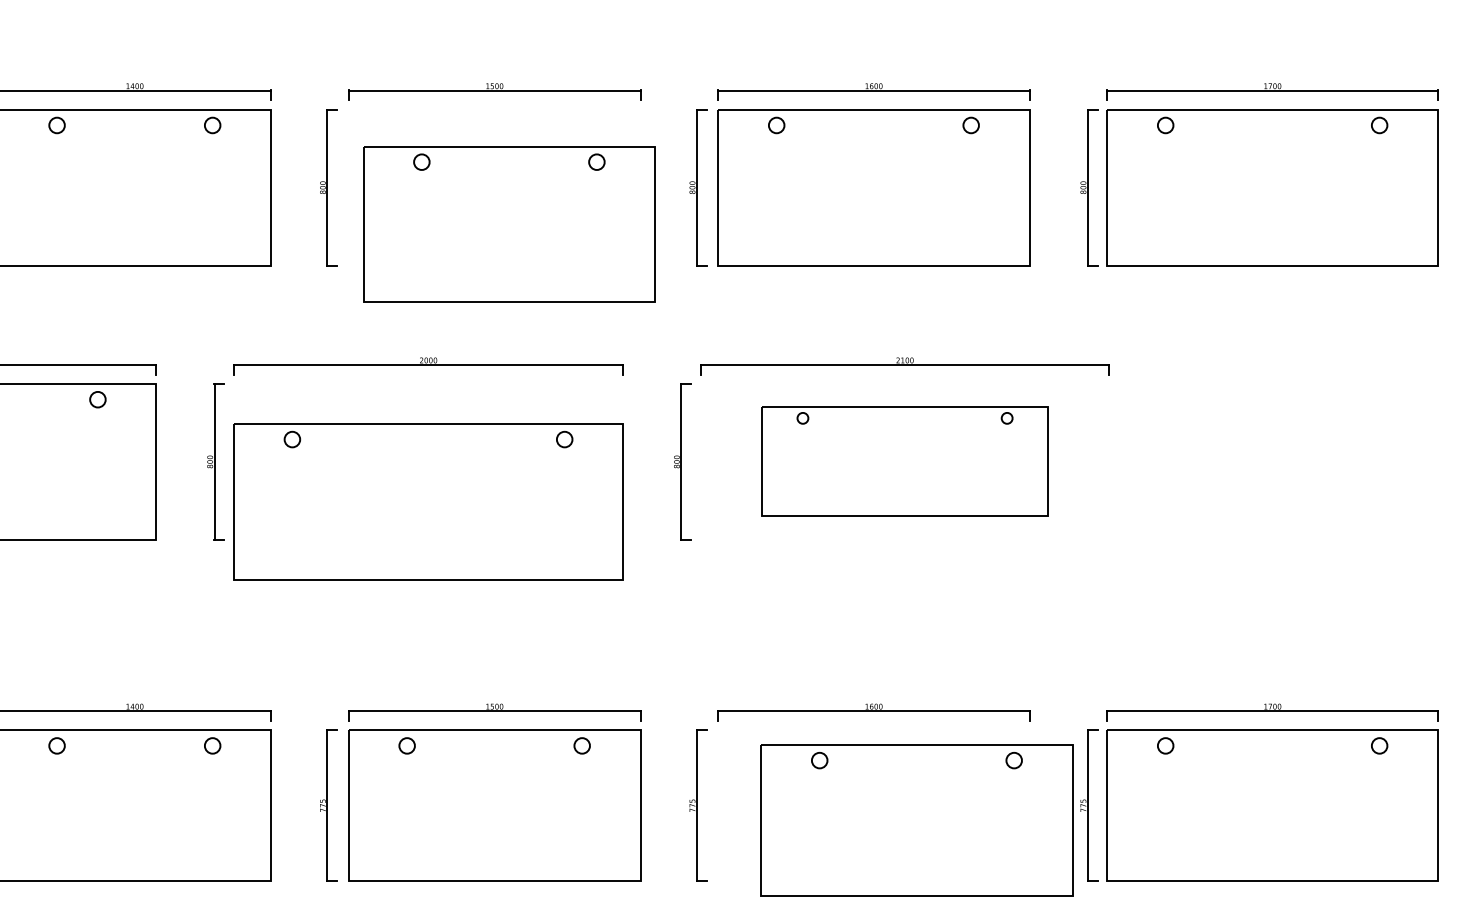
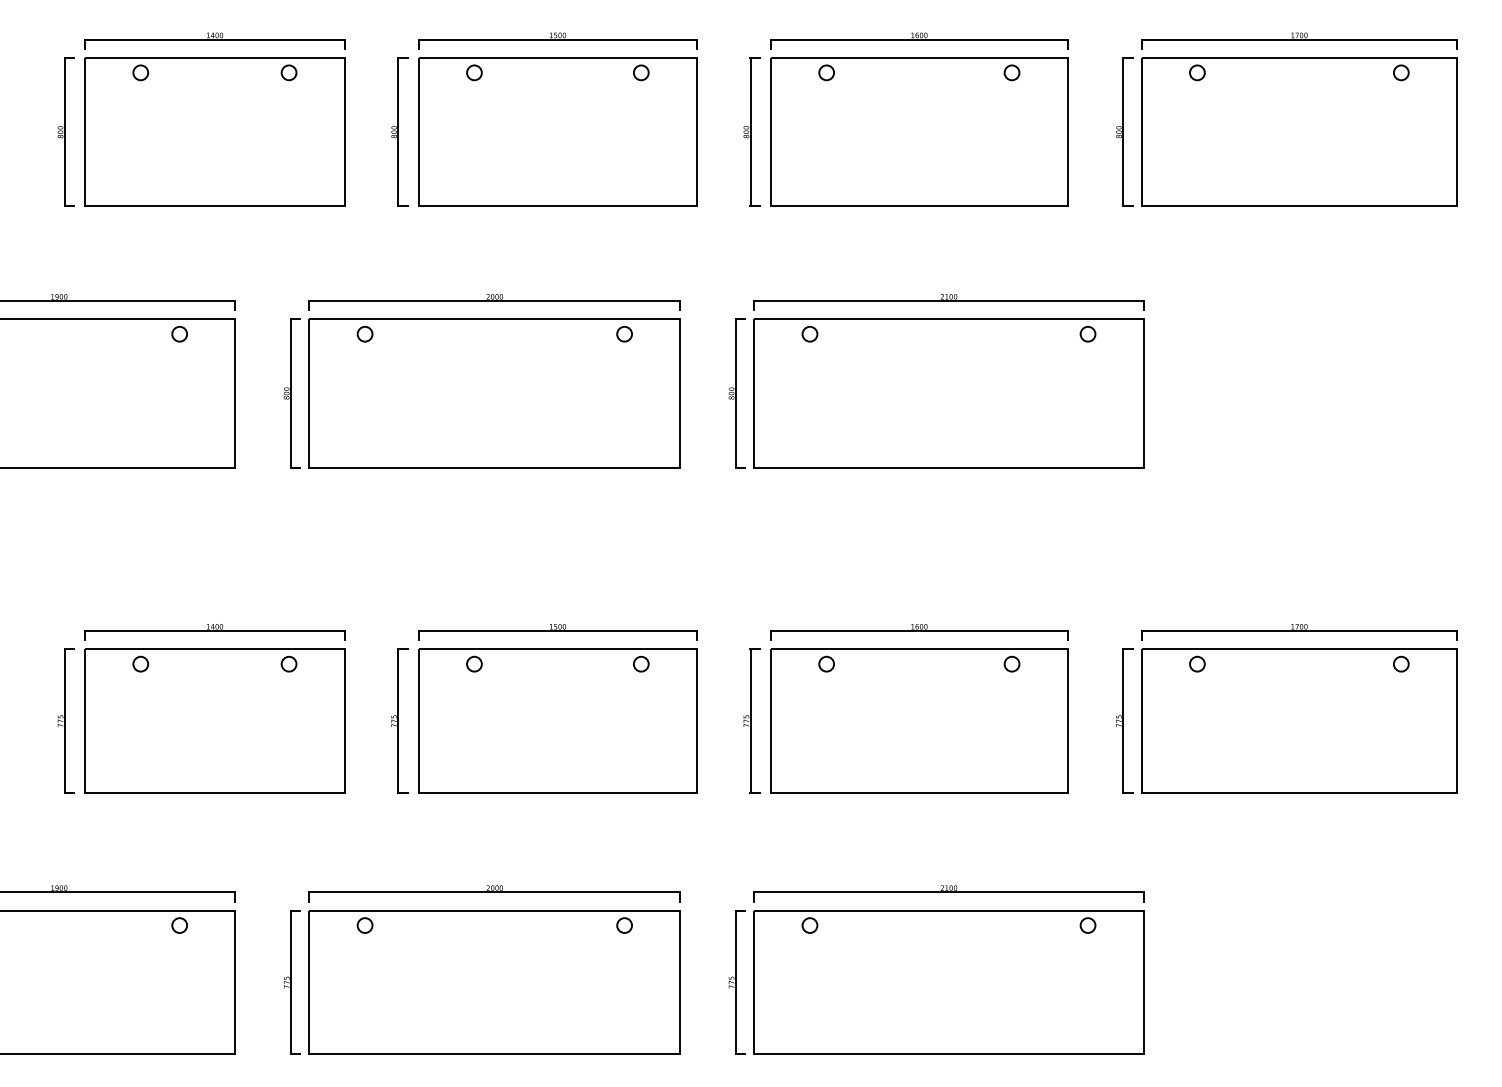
part: (508, 223) -> (557, 131), moved
part: (904, 461) -> (948, 393), size x1.43
part: (428, 501) -> (494, 393), moved
part: (917, 819) -> (919, 720), moved

